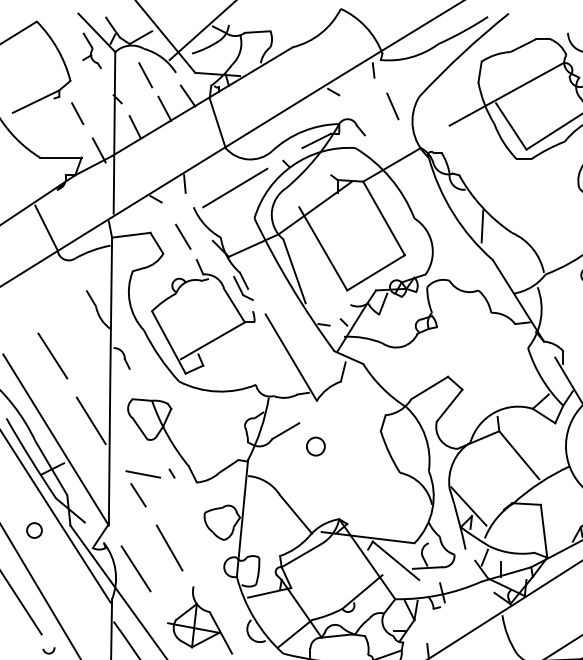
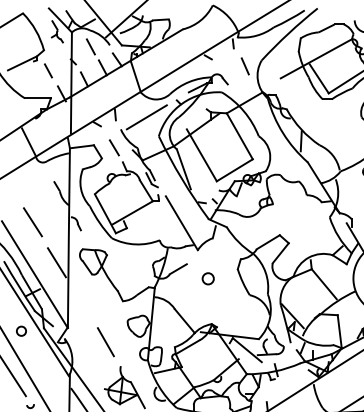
circle: (314, 446) -> (207, 278), moved
part: (151, 478) -> (94, 298), removed
line: (135, 569) -> (84, 355), removed

